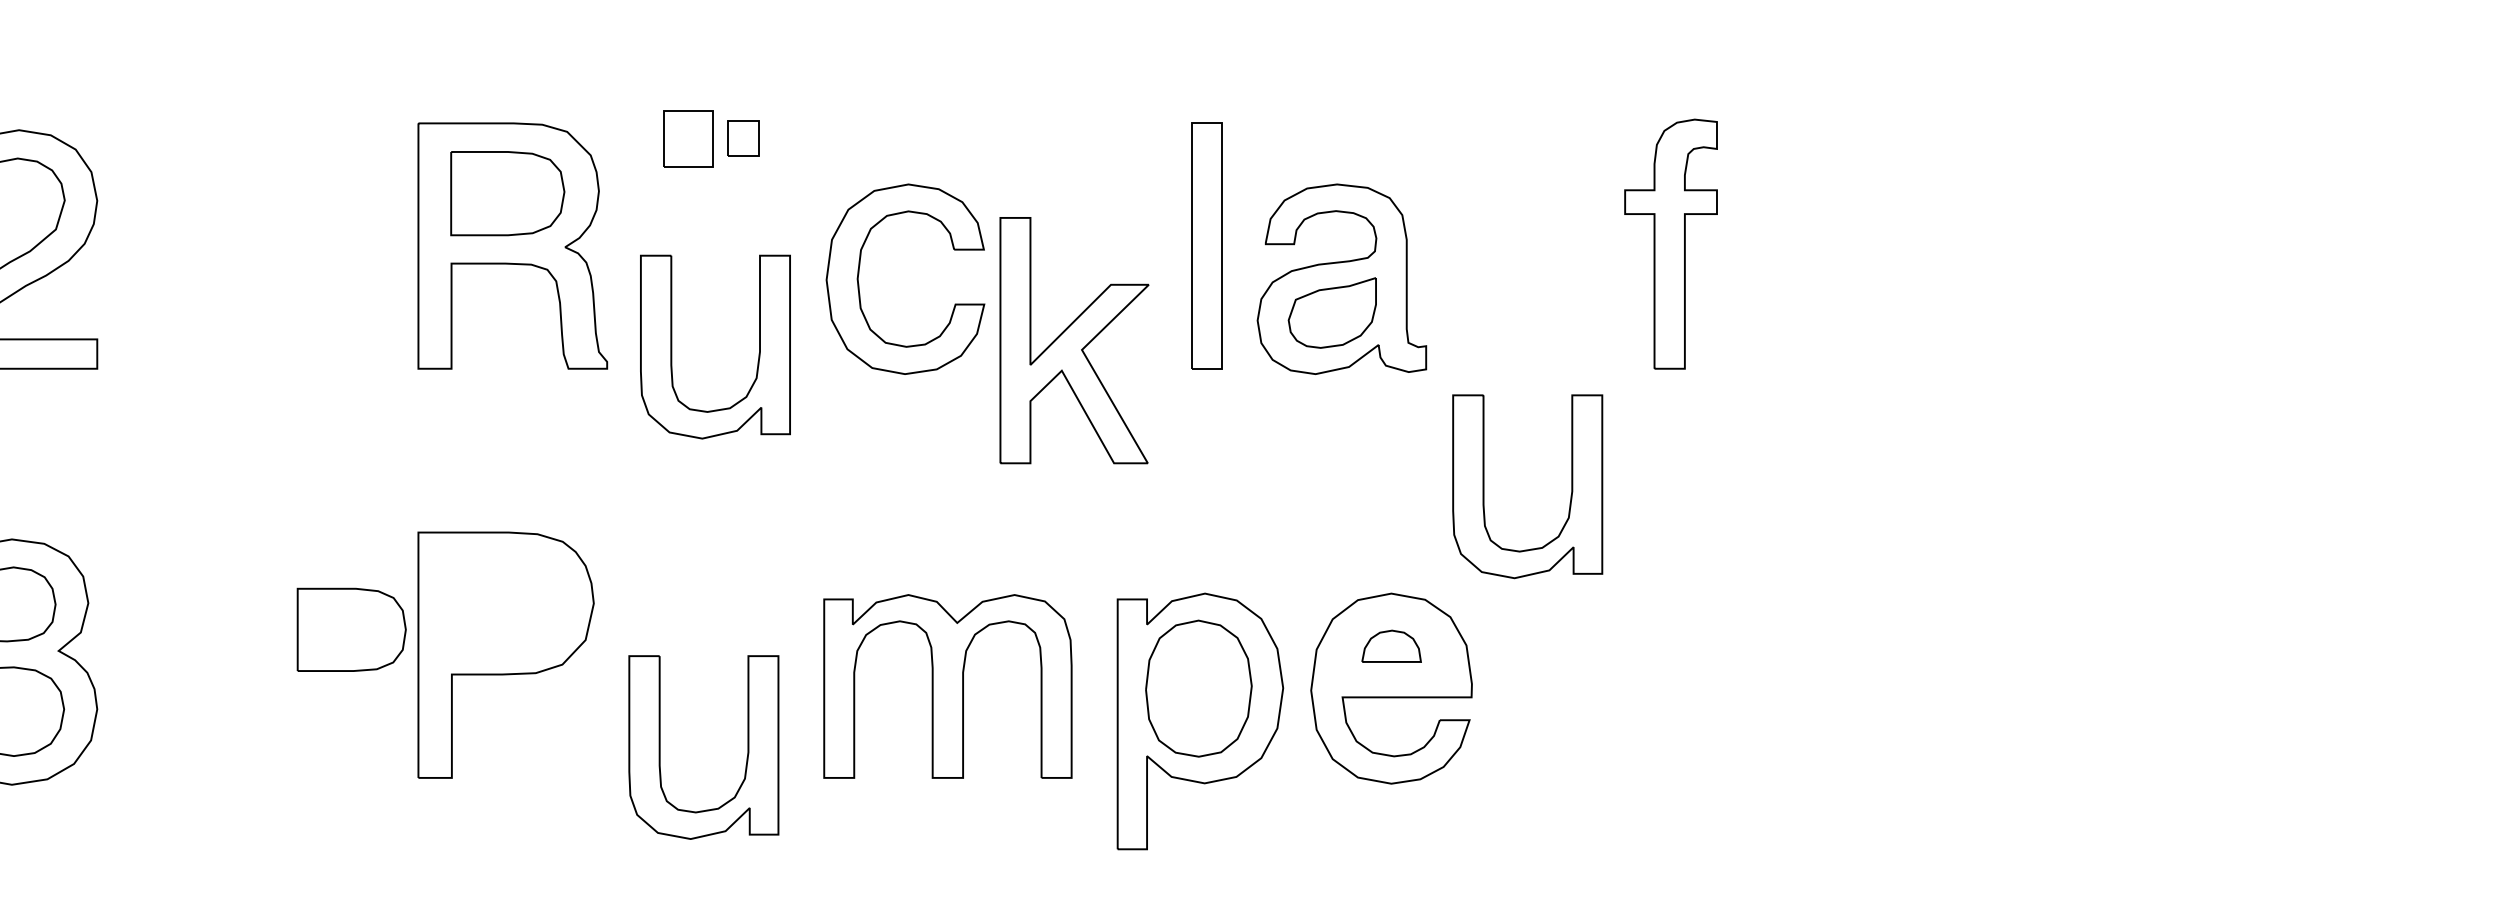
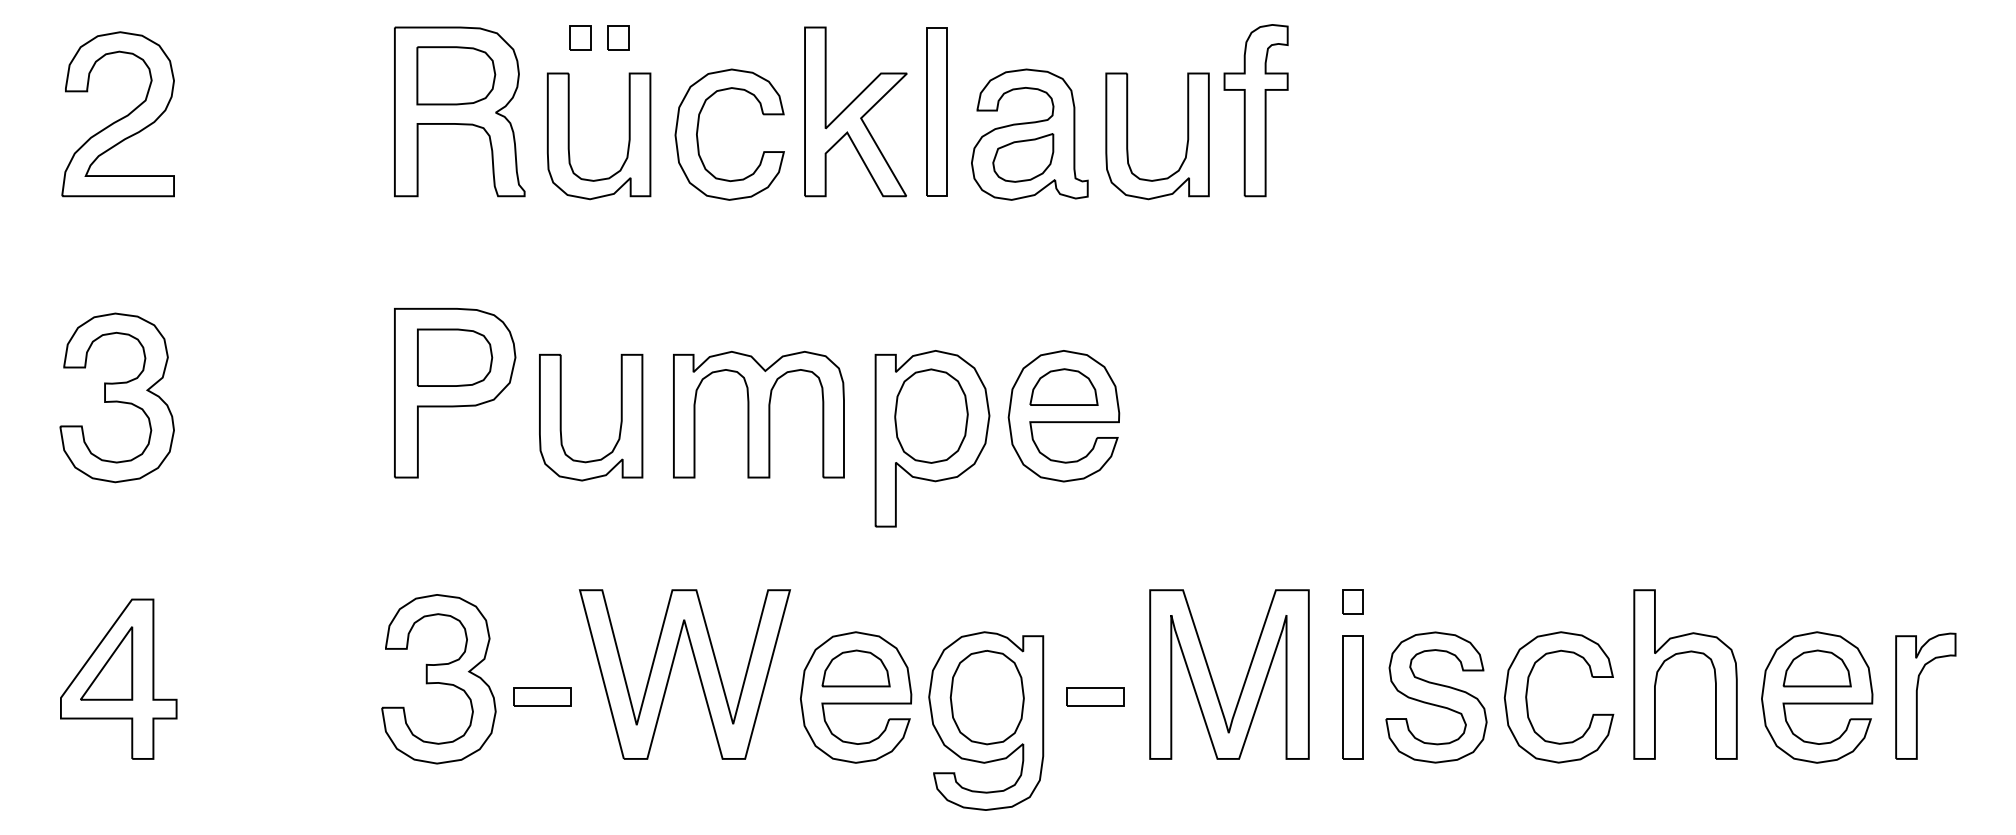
part: (688, 137) -> (580, 37), size x0.62
part: (1073, 340) -> (855, 111), moved
part: (672, 347) -> (569, 136), moved
part: (1485, 486) -> (1128, 136), moved
part: (352, 629) -> (455, 357), moved
part: (1390, 645) -> (1063, 386), size x1.67
part: (746, 747) -> (620, 417), moved

